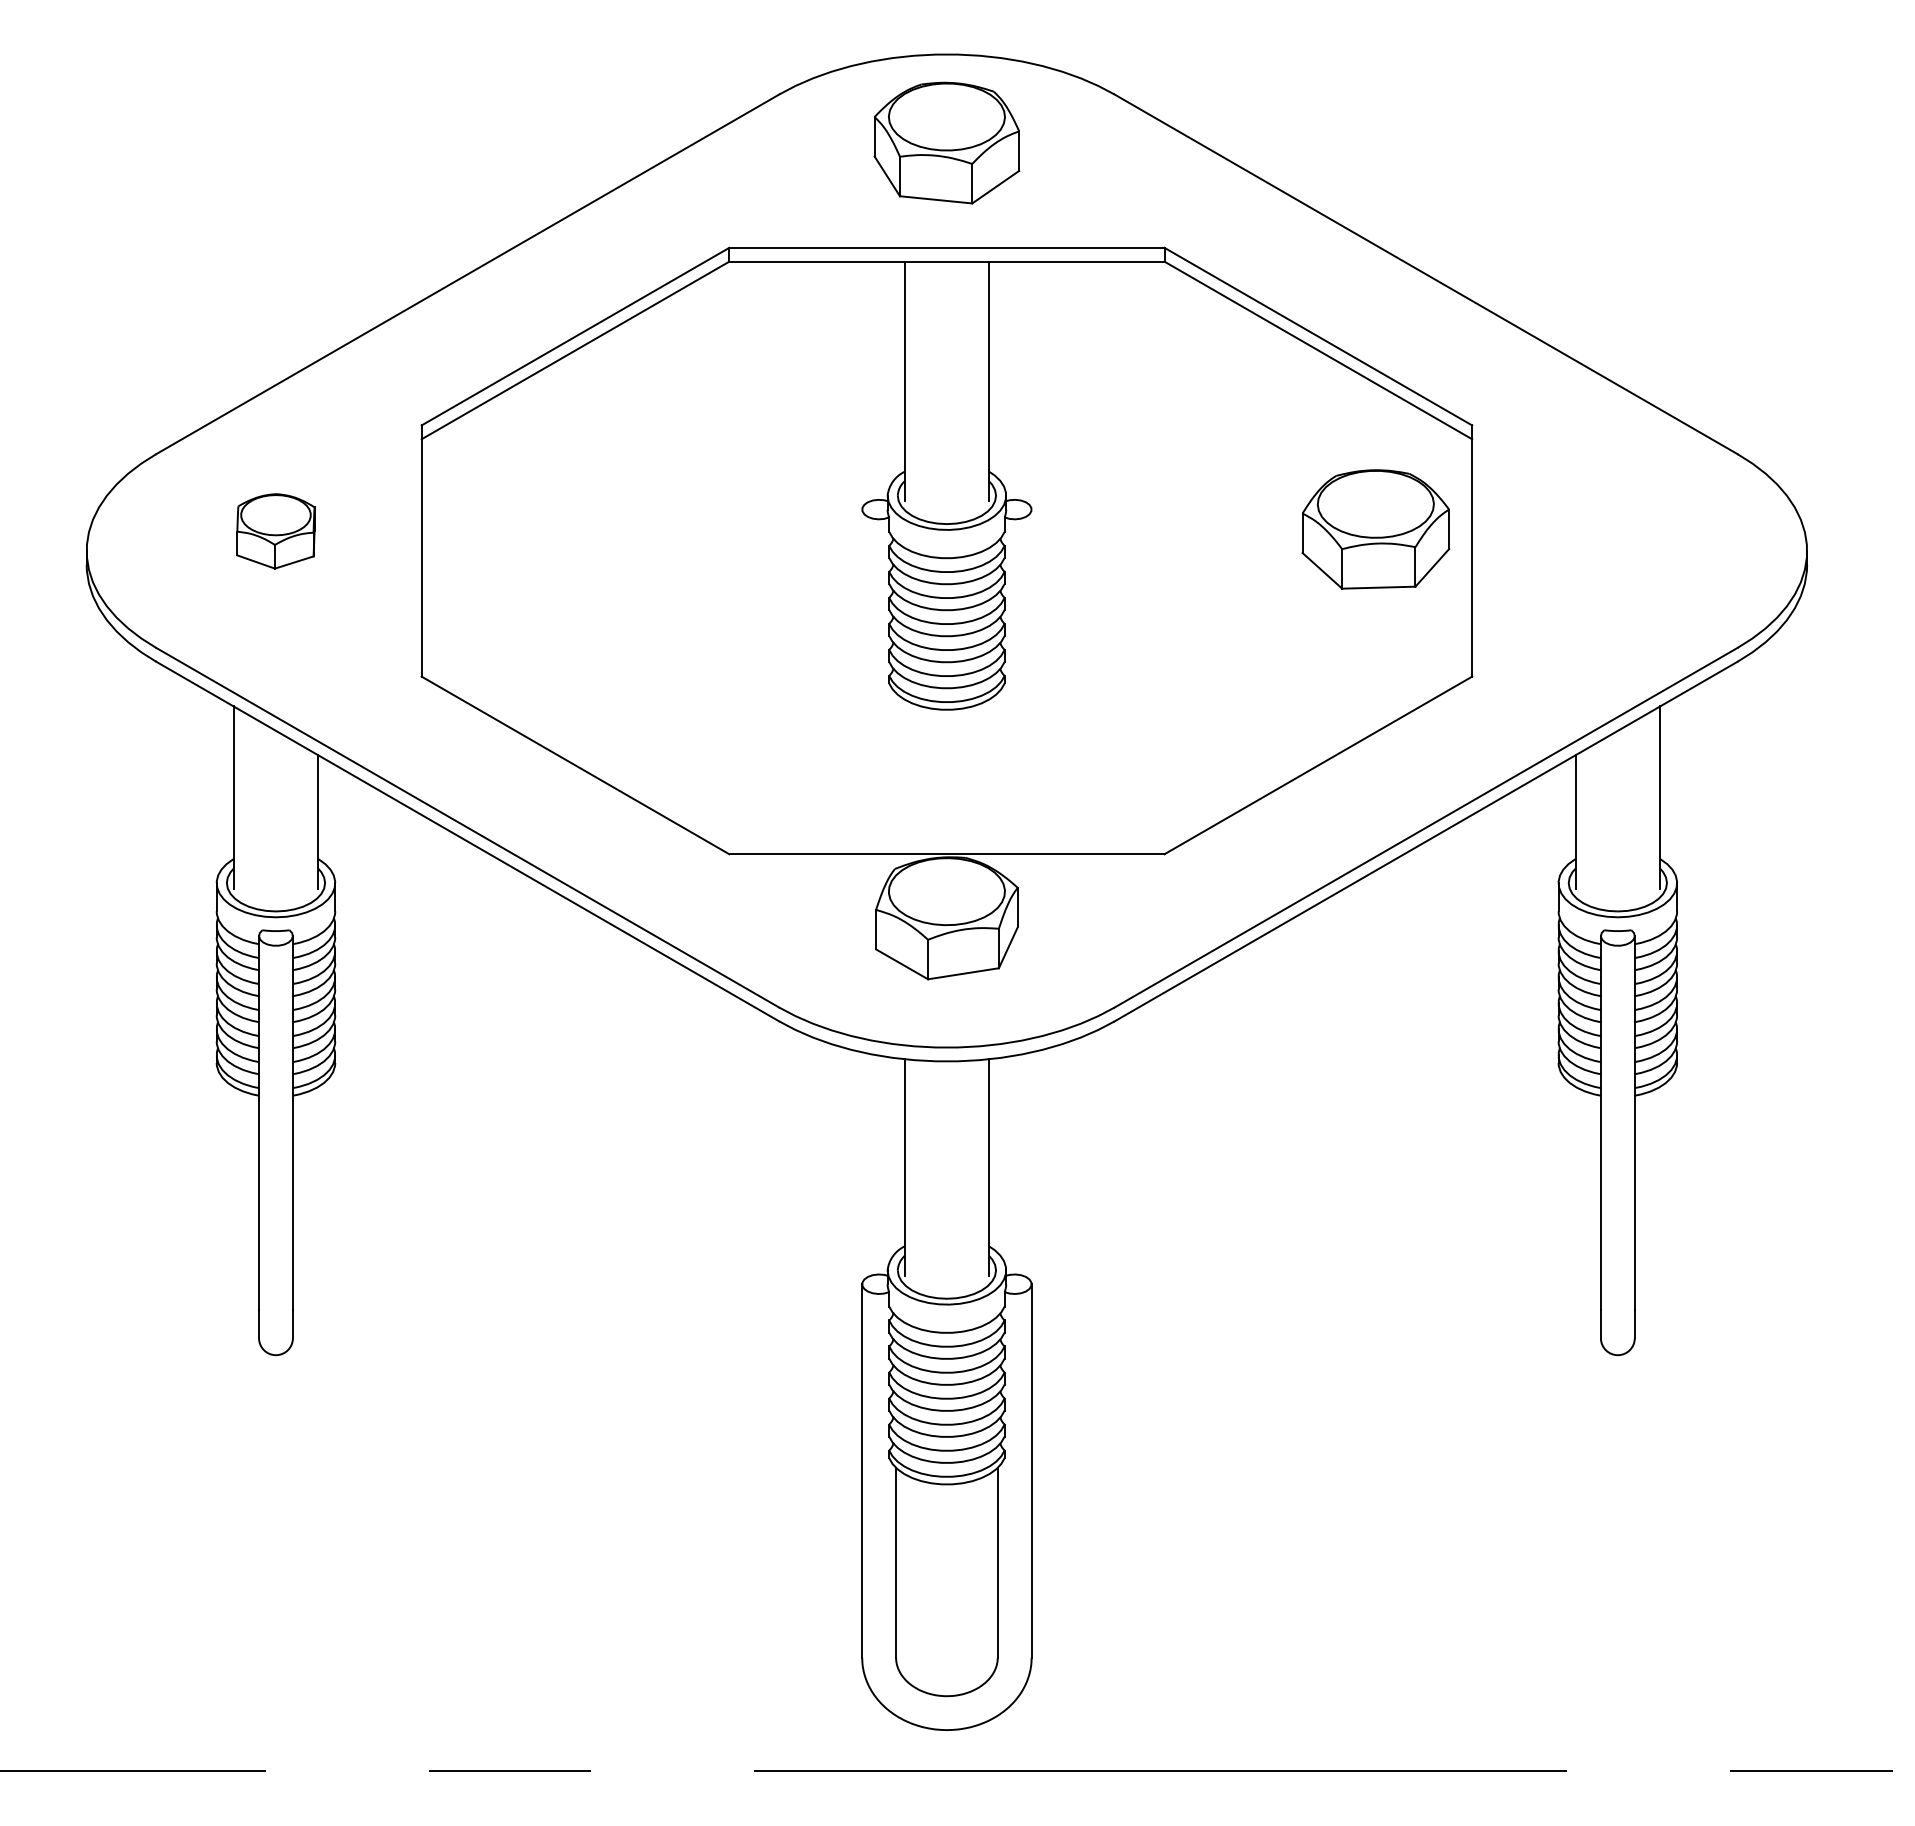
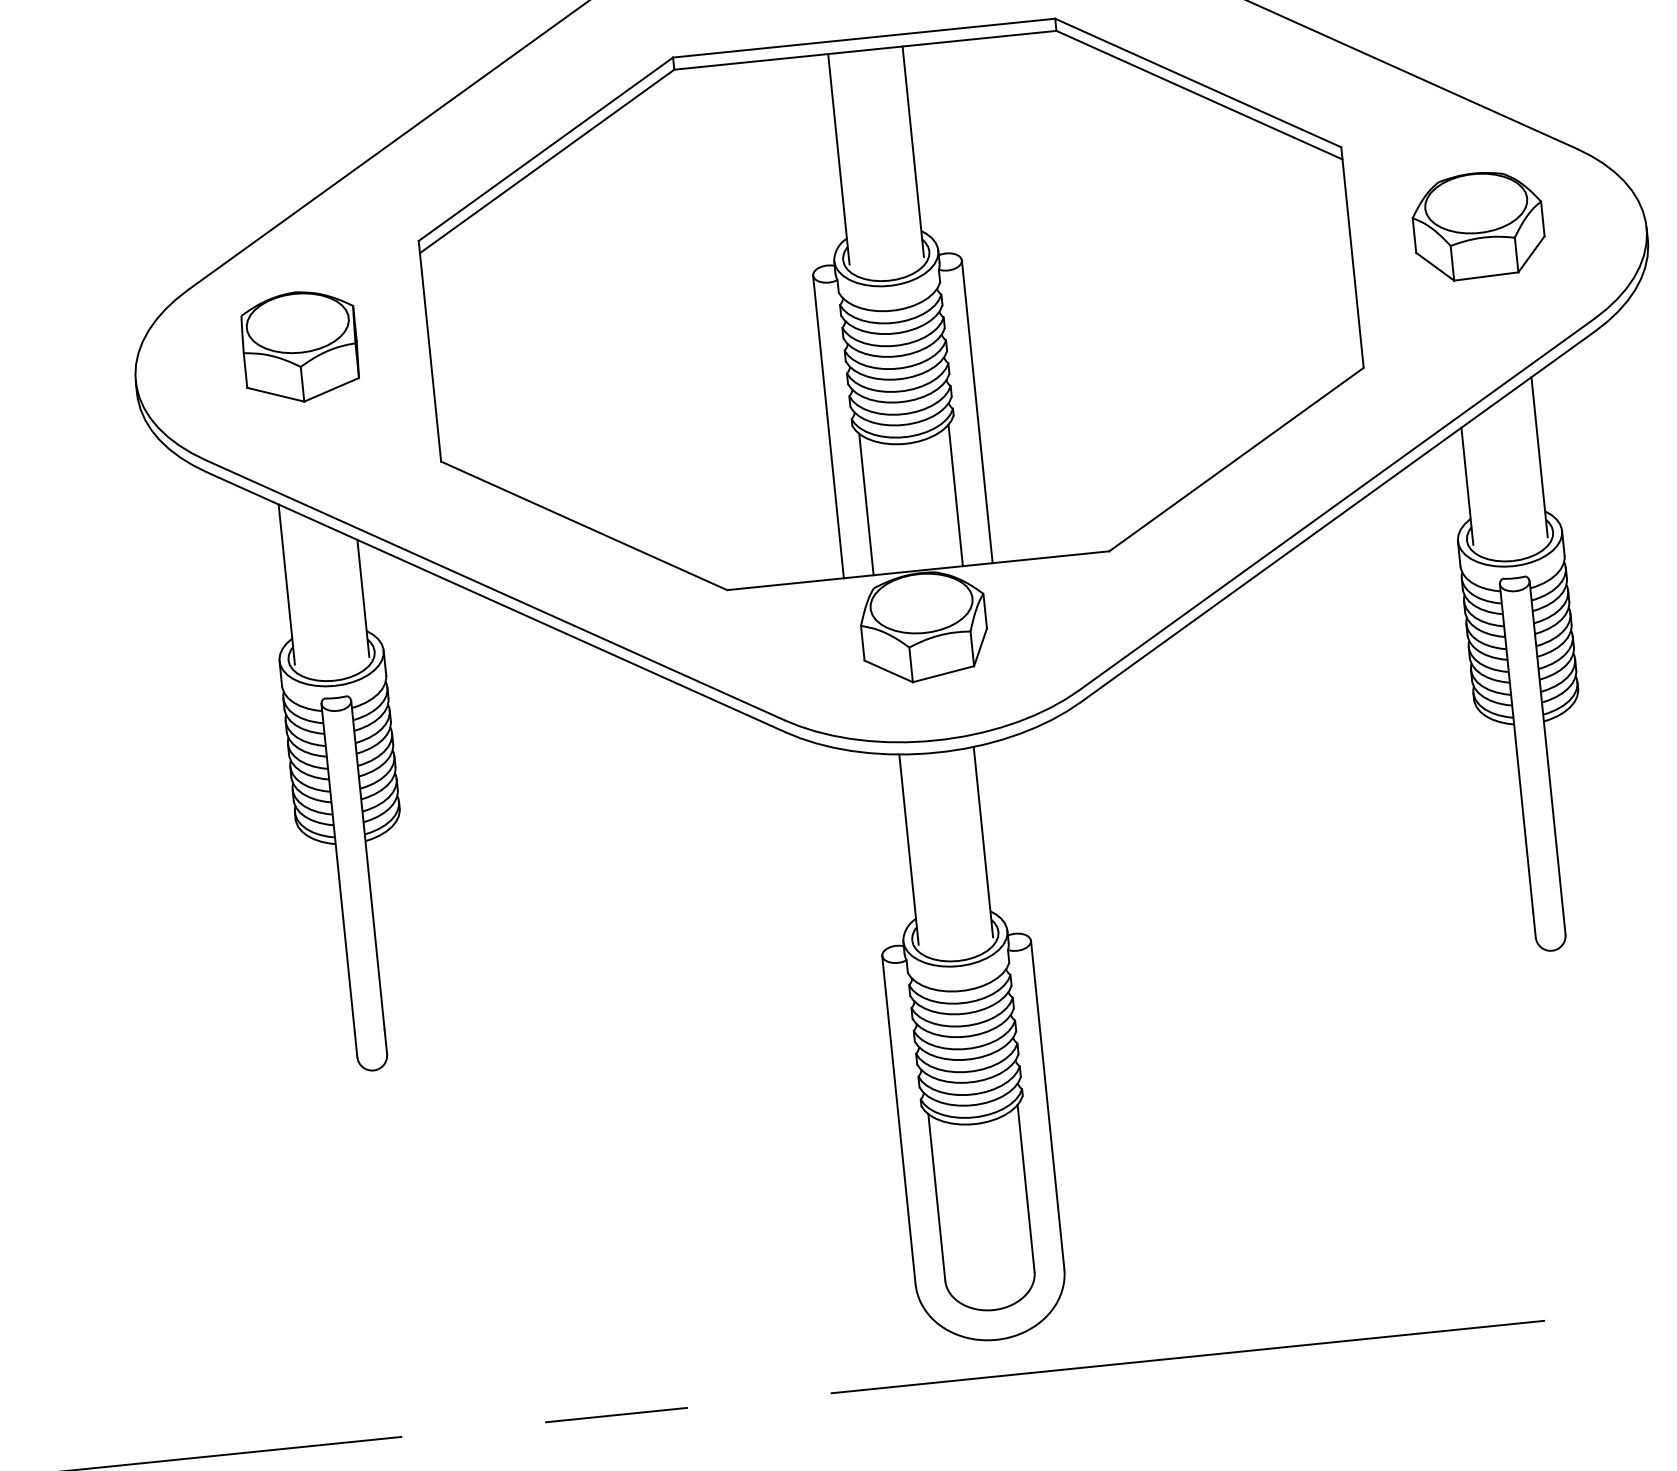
part: (1375, 529) -> (1478, 225), moved
part: (275, 531) -> (299, 347), size x1.67
line: (862, 681) -> (828, 426), added
line: (1031, 681) -> (977, 411), added
line: (896, 773) -> (866, 504), added
line: (997, 773) -> (955, 495), added

